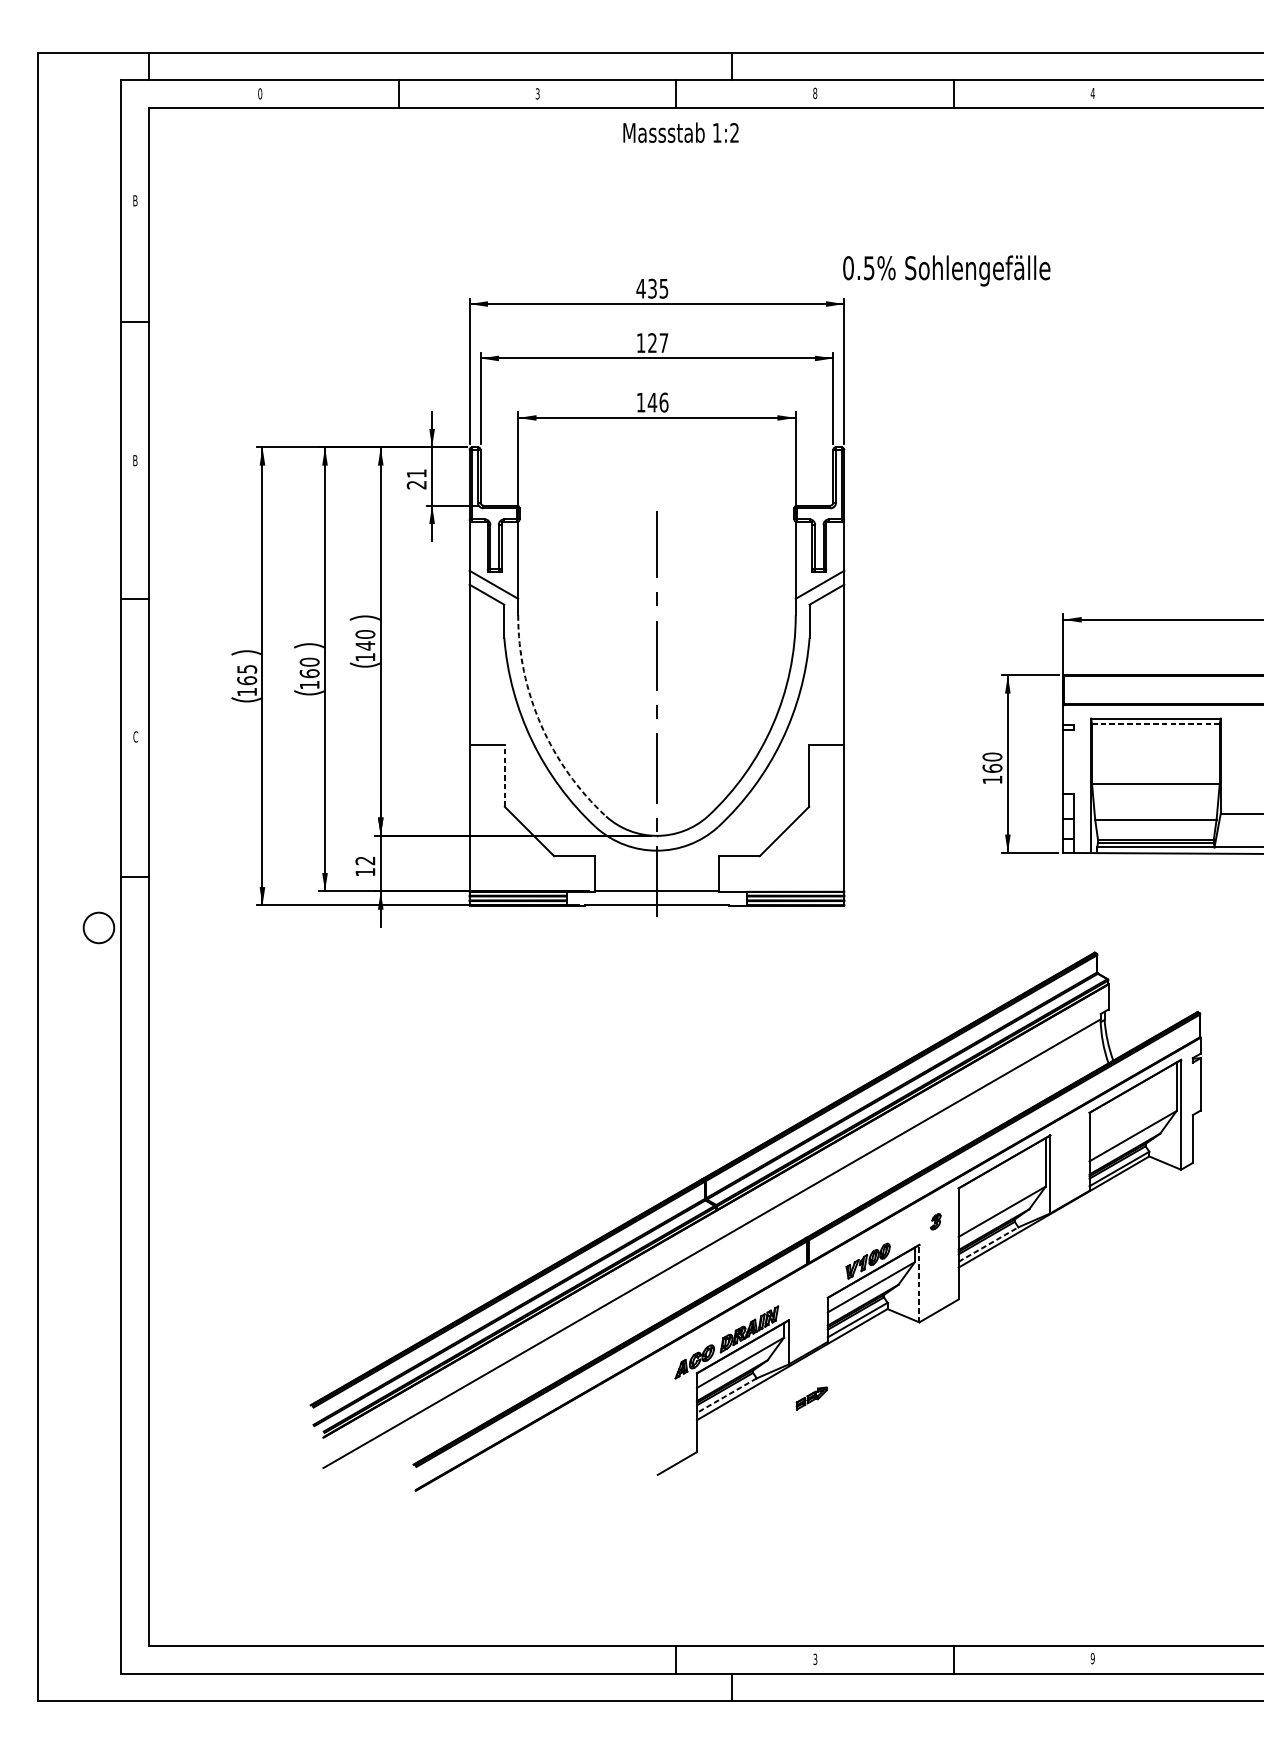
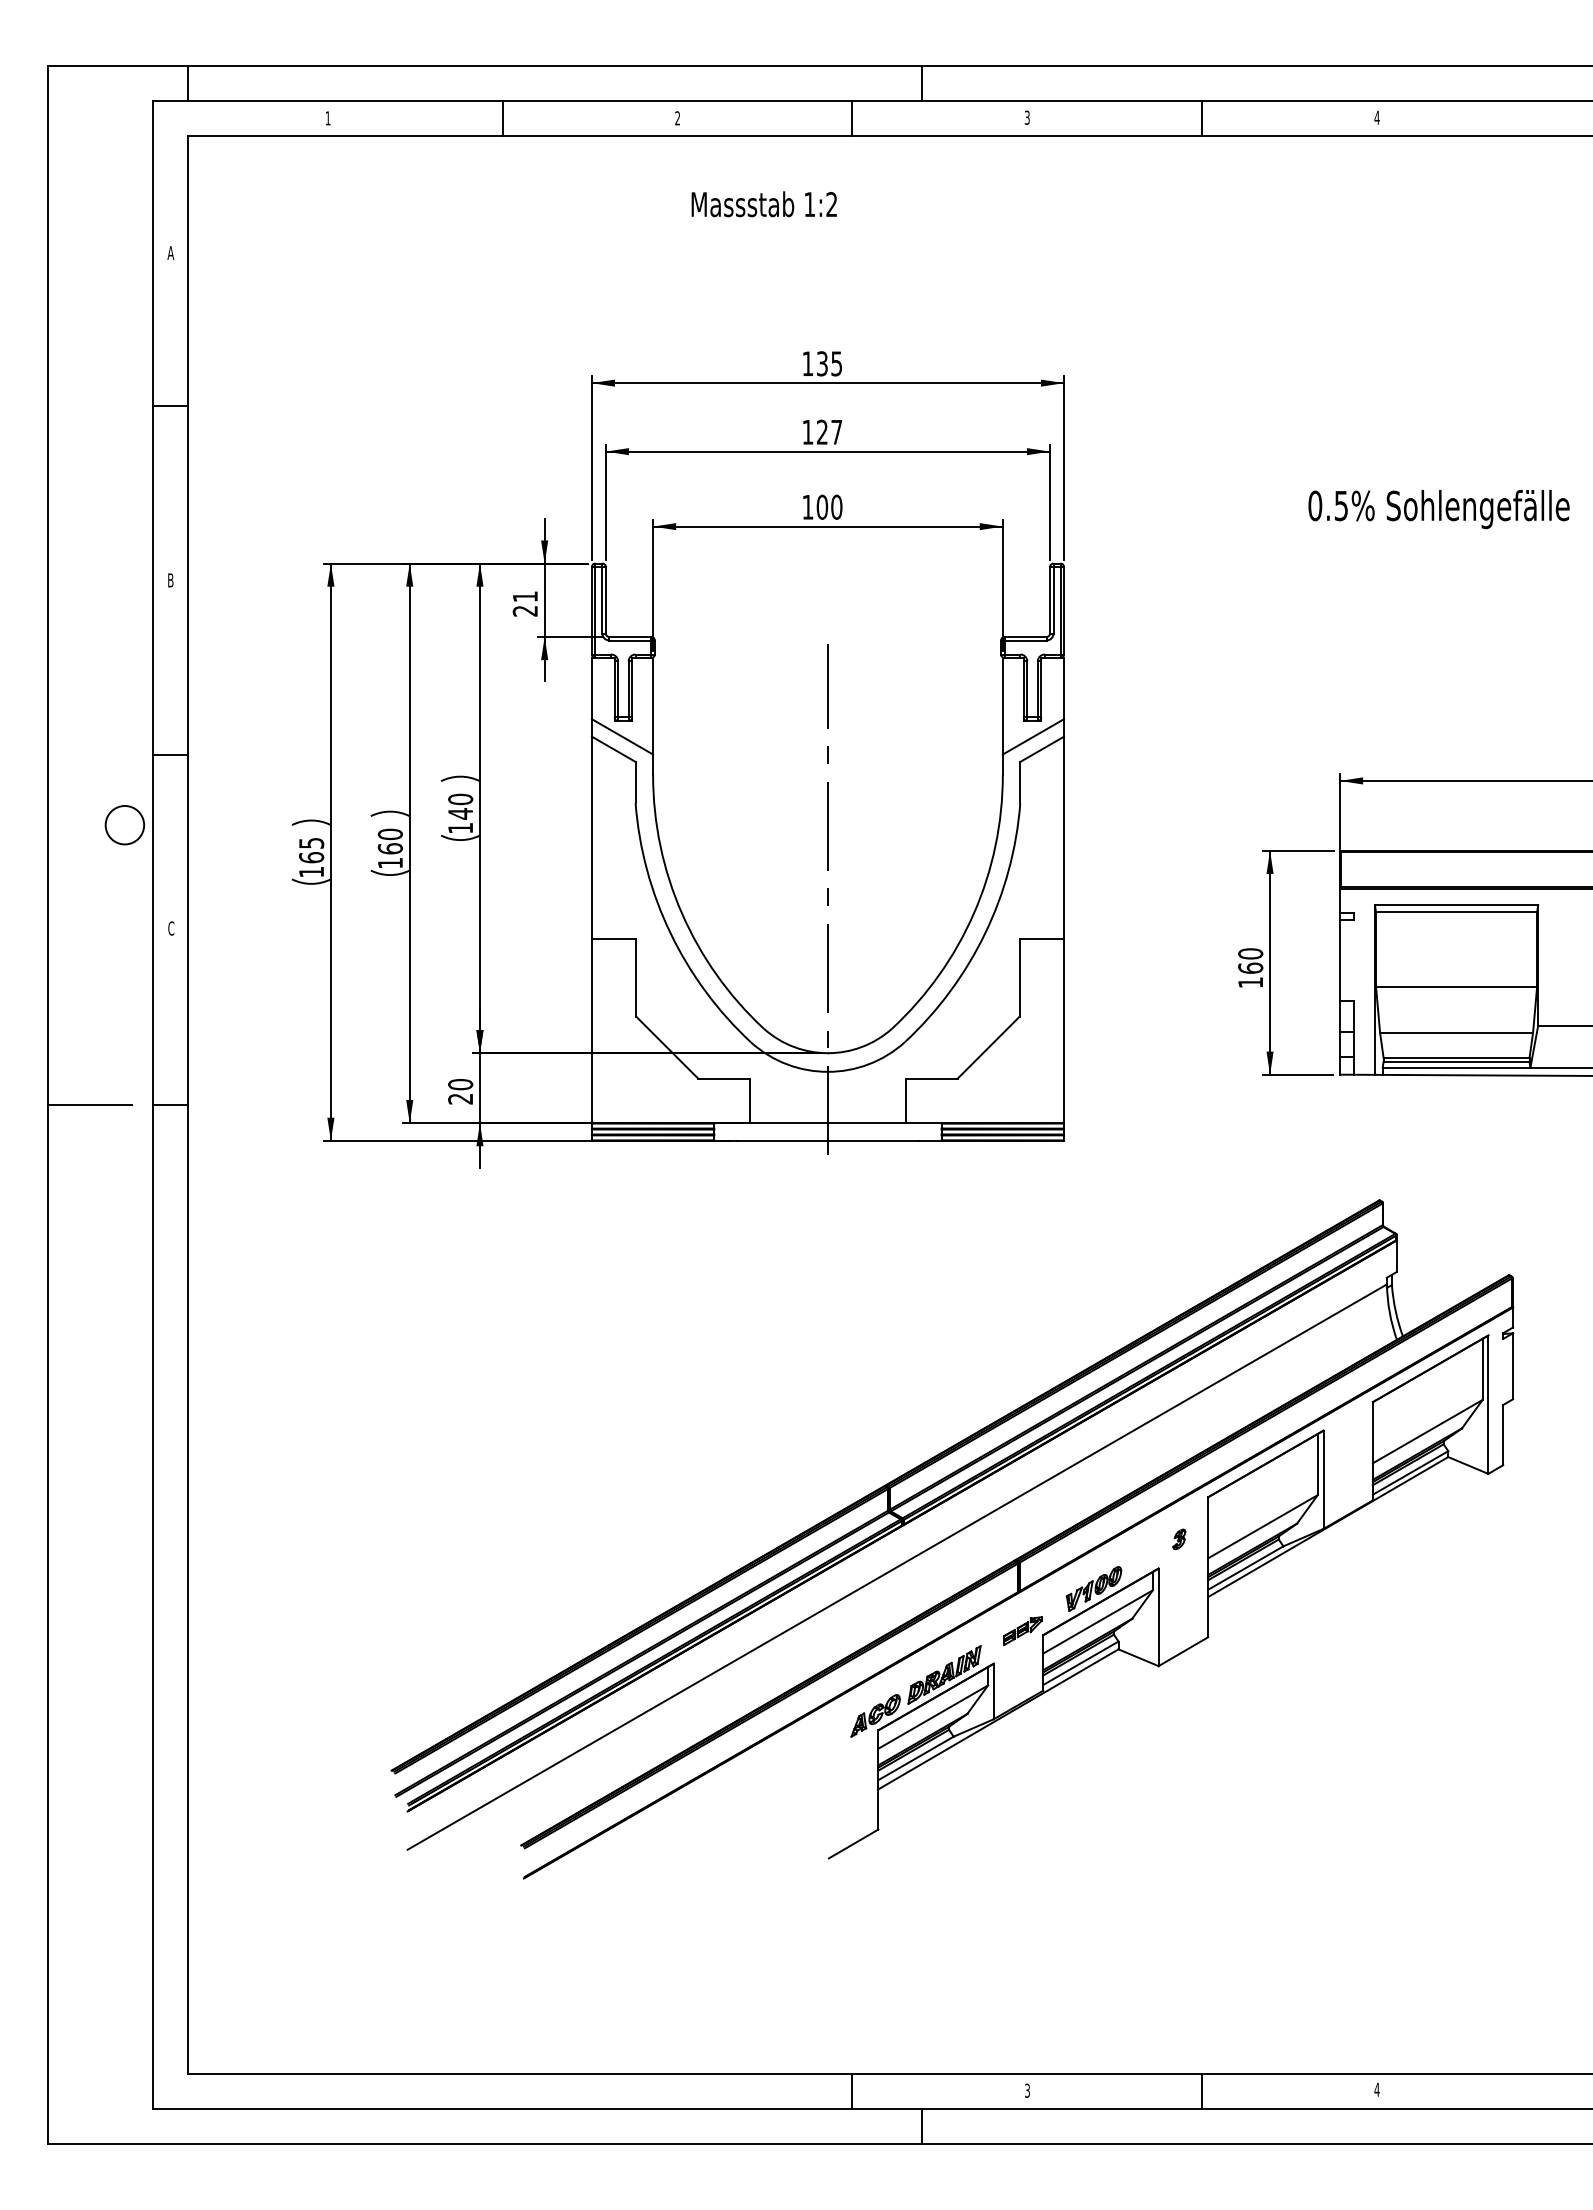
text: (814, 93) -> (1026, 117), 8 -> 3
text: (259, 94) -> (327, 118), 0 -> 1
text: (537, 94) -> (677, 118), 3 -> 2
text: (680, 132) -> (763, 204), moved
text: (135, 200) -> (170, 252), B -> A
text: (946, 271) -> (1438, 509), moved
text: (640, 288) -> (807, 363), 435 -> 135
text: (658, 401) -> (829, 506), 146 -> 100
line: (1155, 724) -> (1456, 912), dashed -> solid
arc: (541, 725) -> (682, 913), dashed -> solid
line: (505, 775) -> (636, 977), dashed -> solid
text: (365, 866) -> (460, 1091), 12 -> 20
line: (70, 877) -> (89, 1105), added
circle: (98, 928) -> (124, 825), moved
line: (989, 1244) -> (1246, 1567), dashed -> solid
line: (919, 1283) -> (1158, 1617), dashed -> solid
line: (726, 1395) -> (915, 1758), dashed -> solid
part: (811, 1398) -> (1022, 1630), moved
text: (1092, 1658) -> (1376, 2089), 9 -> 4

